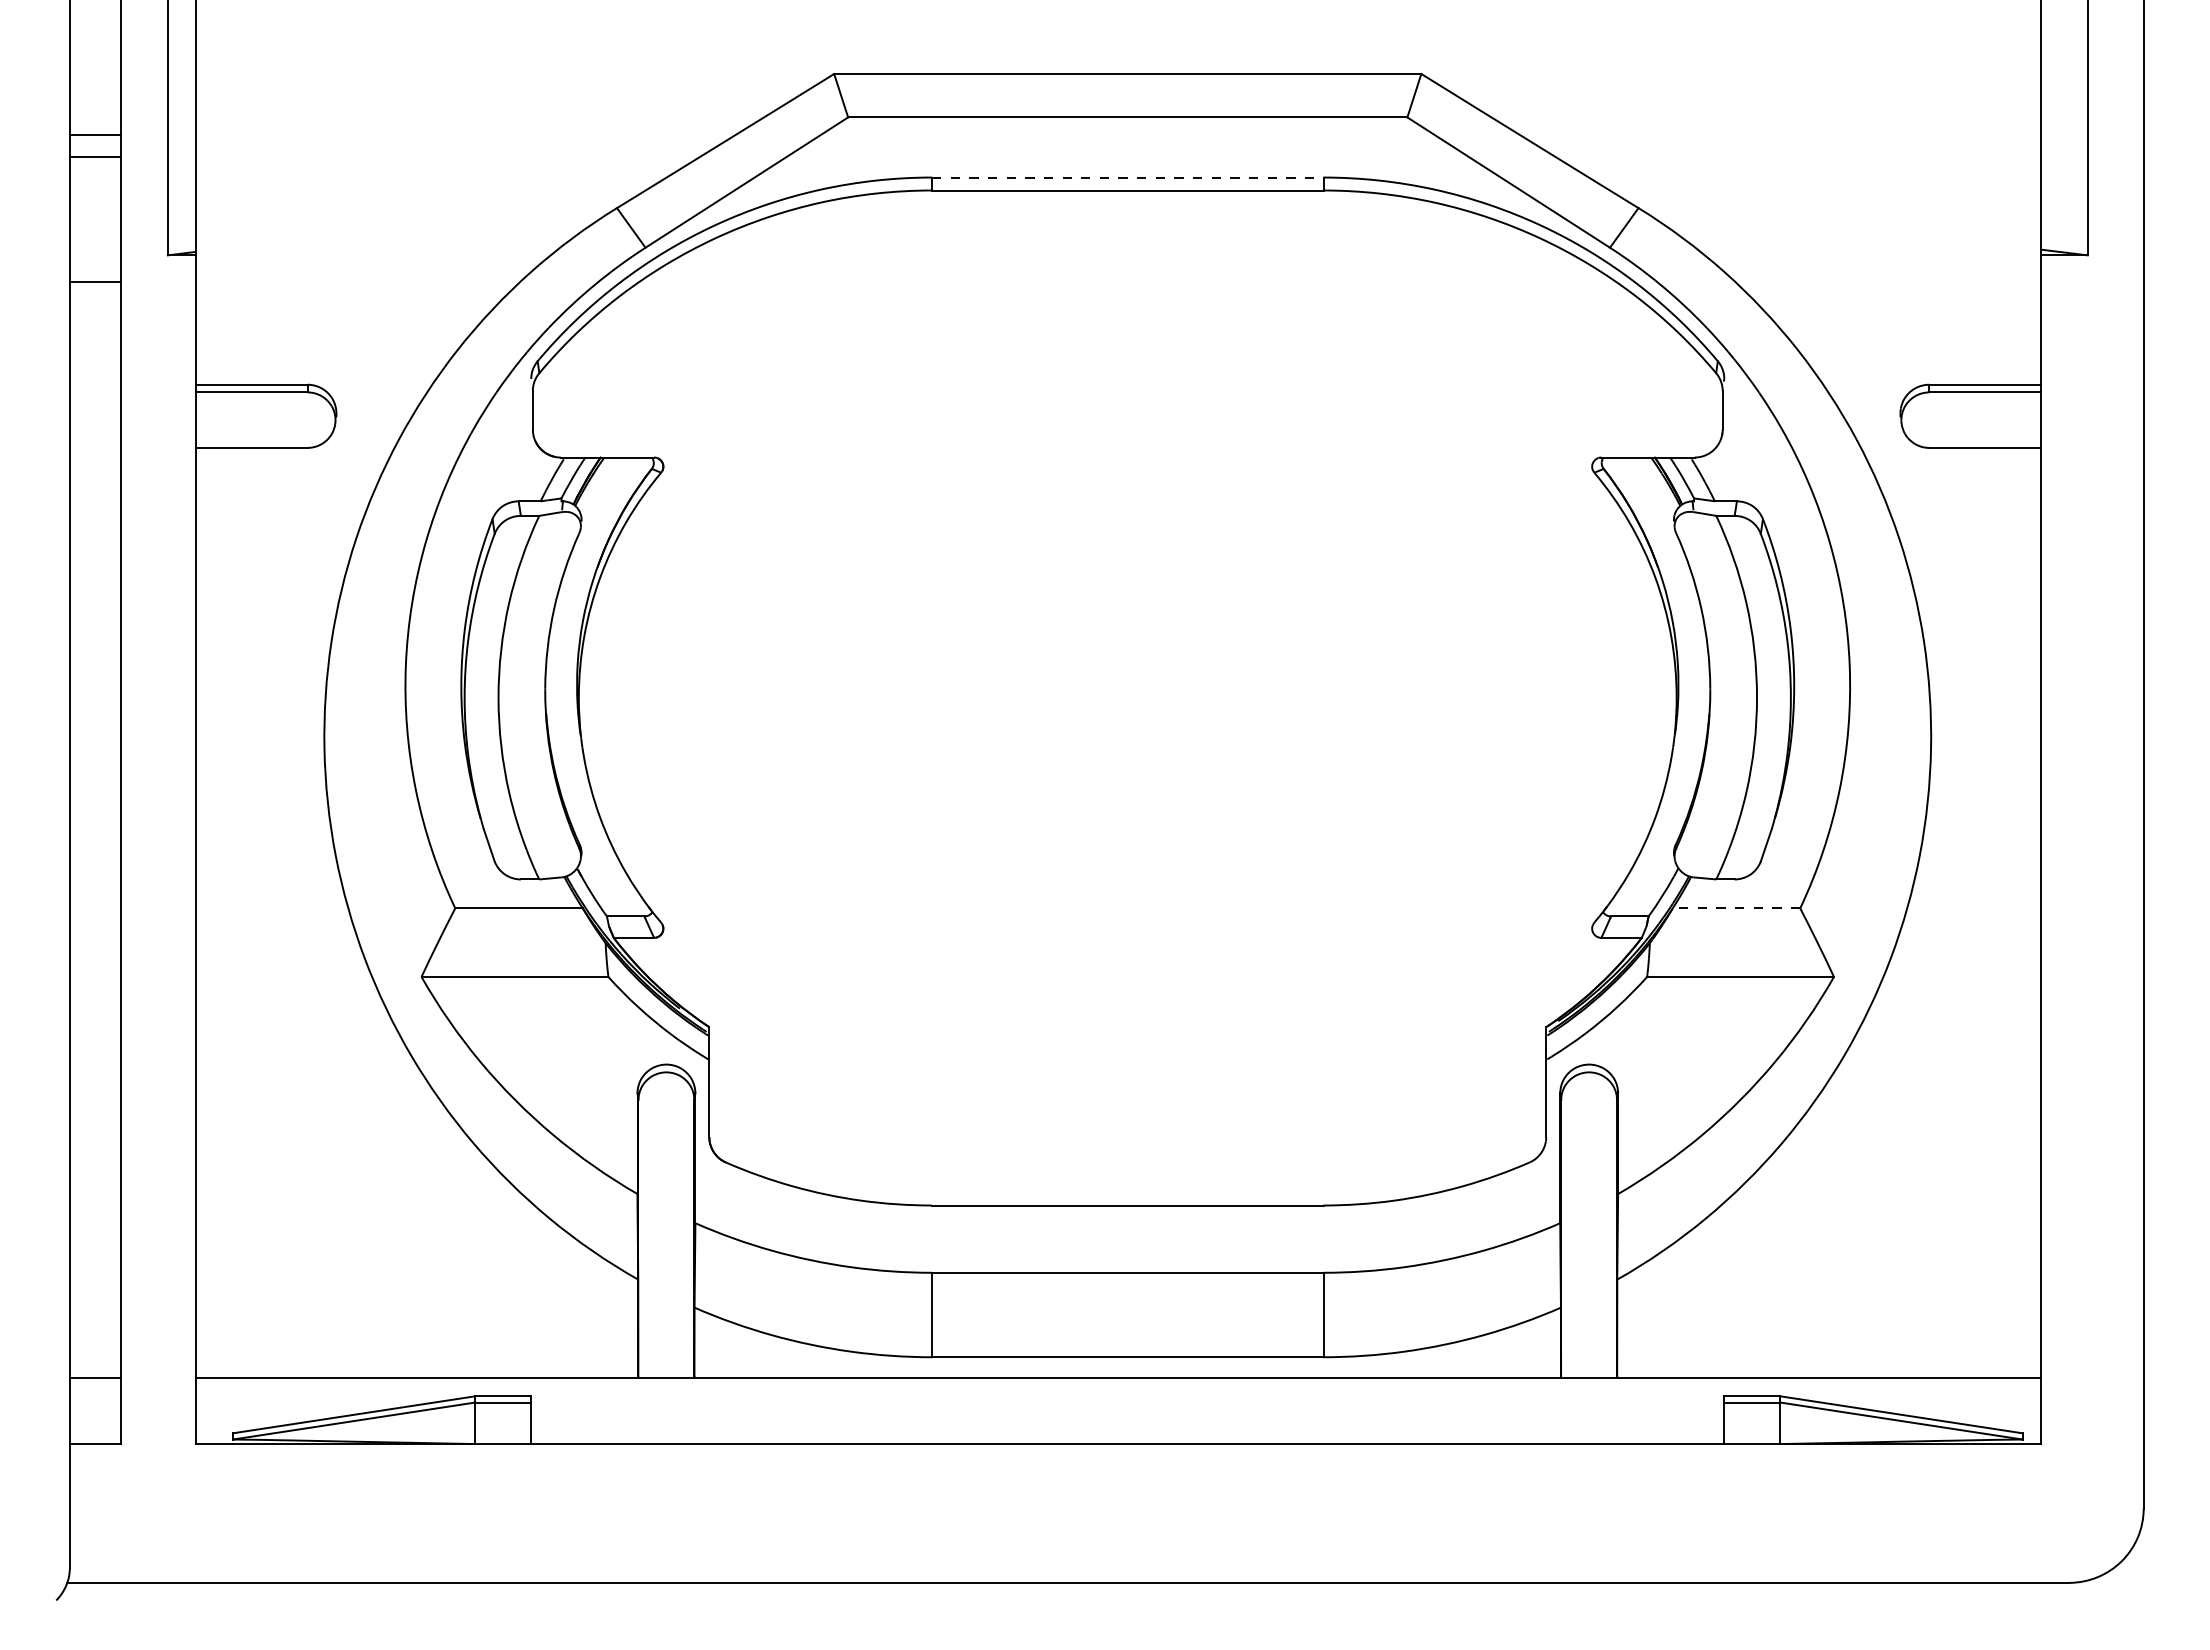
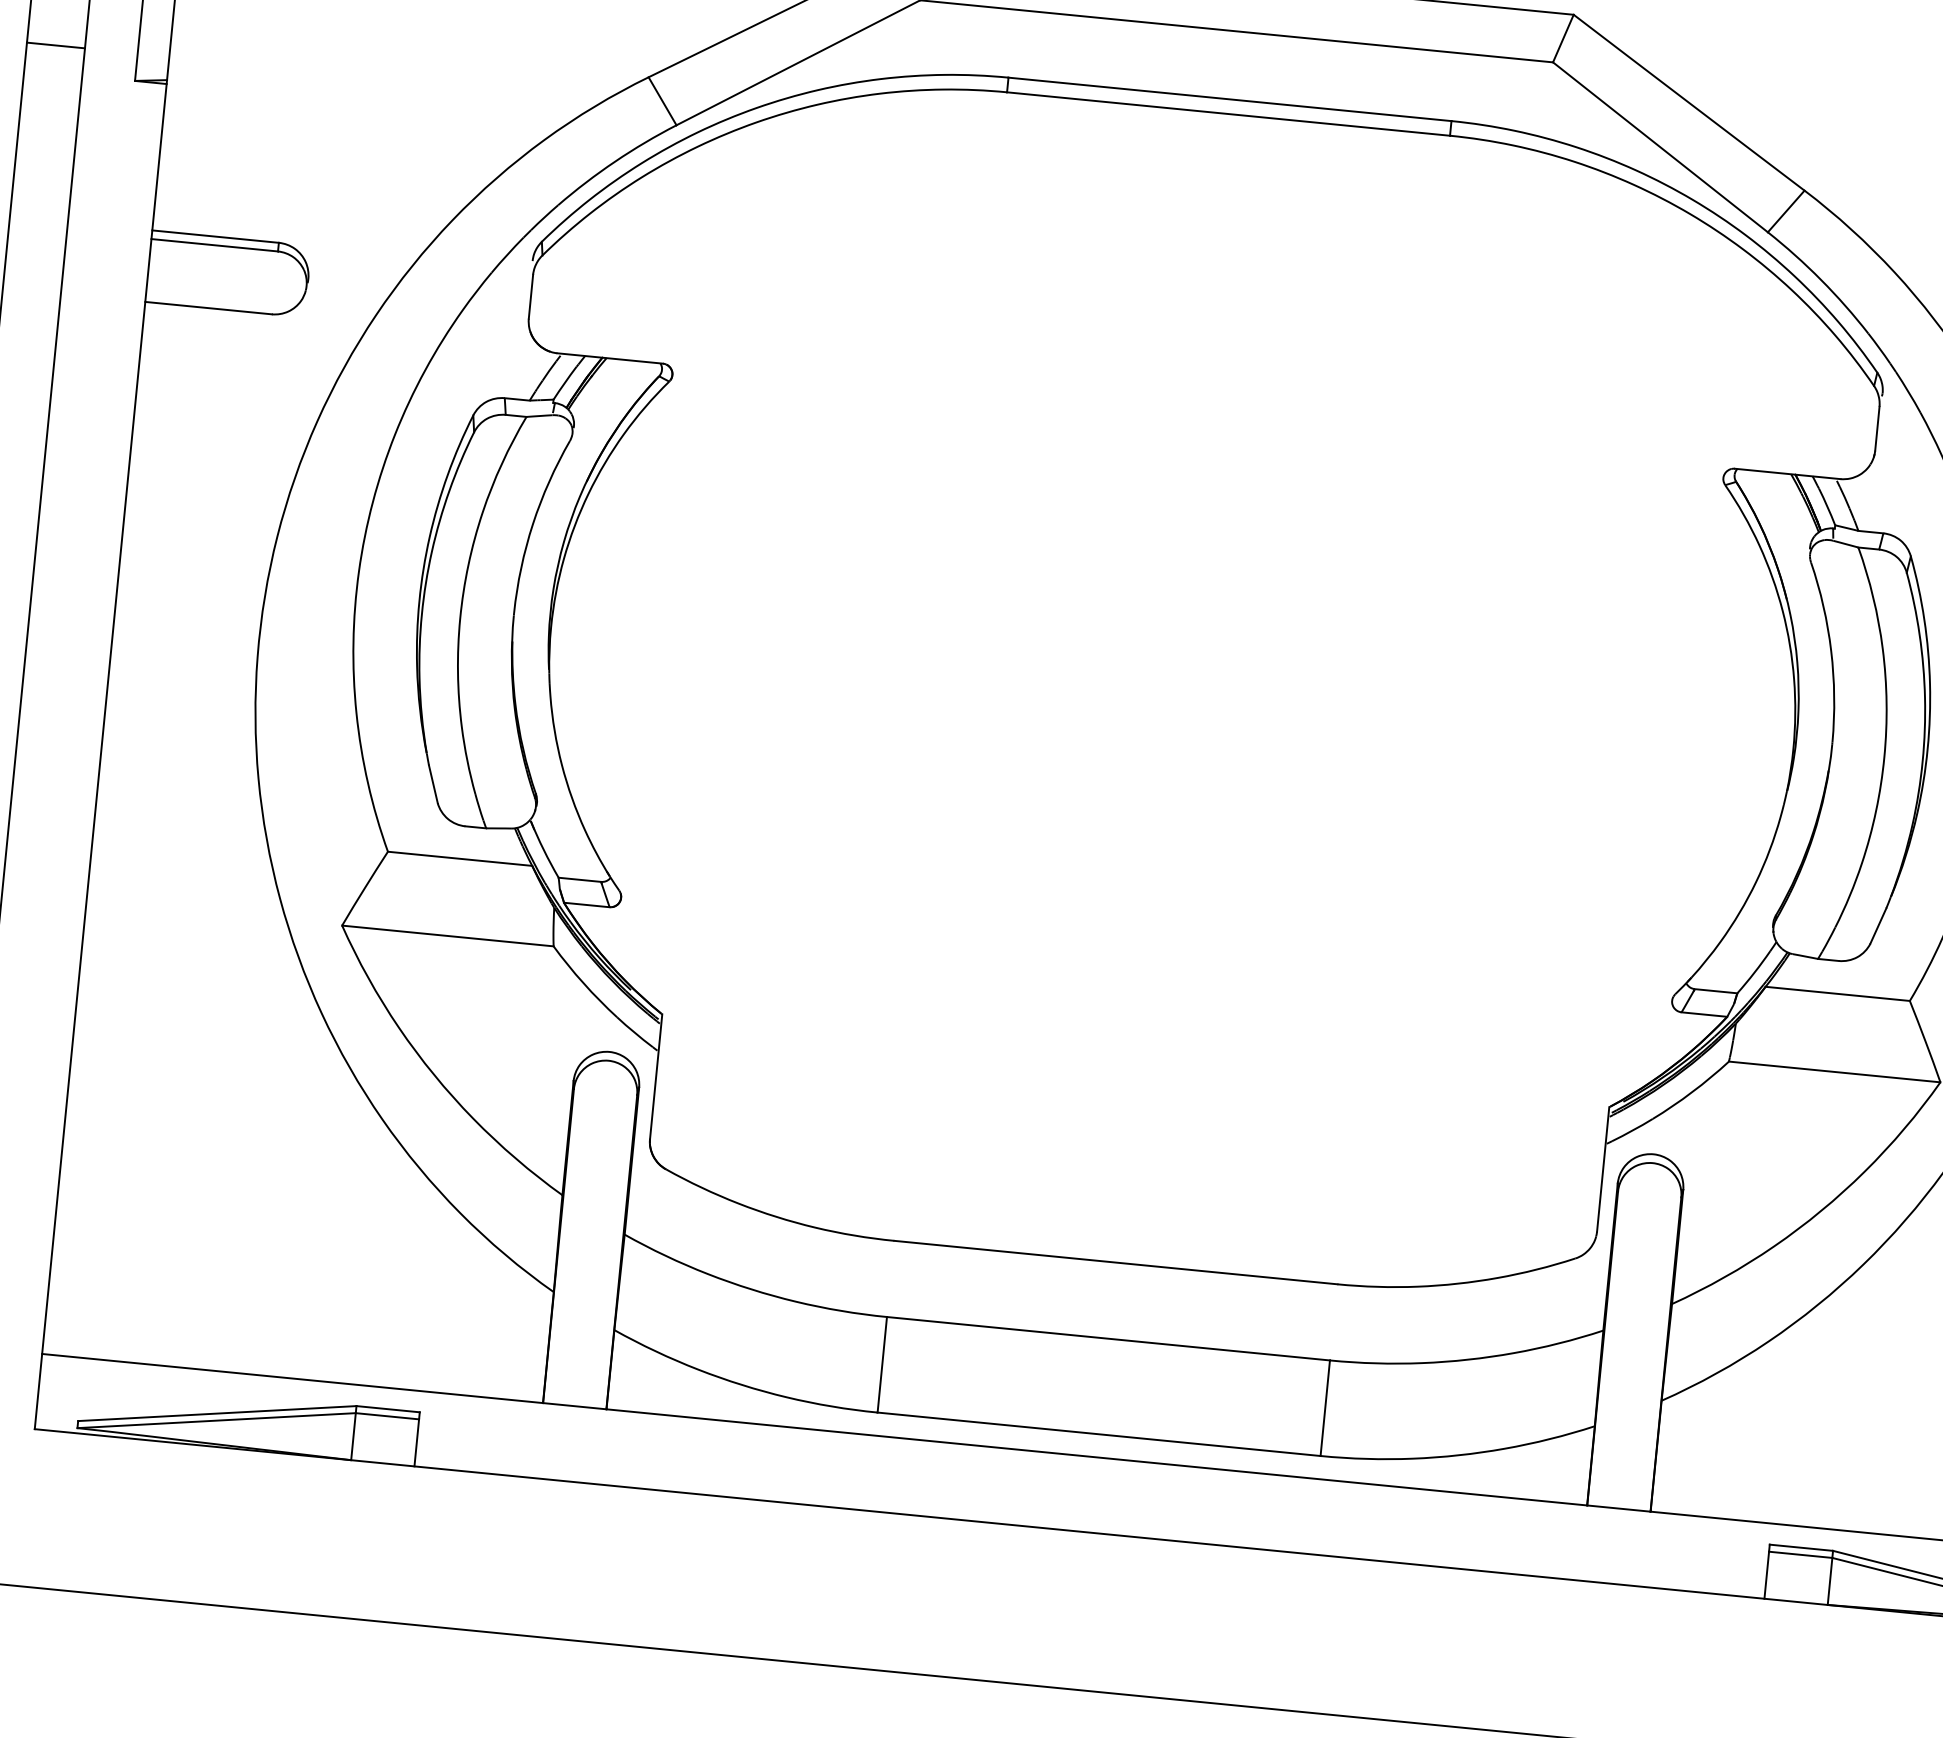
line: (1127, 177) -> (1229, 99), dashed -> solid
line: (95, 282) -> (55, 45), moved
line: (1736, 908) -> (1837, 994), dashed -> solid

